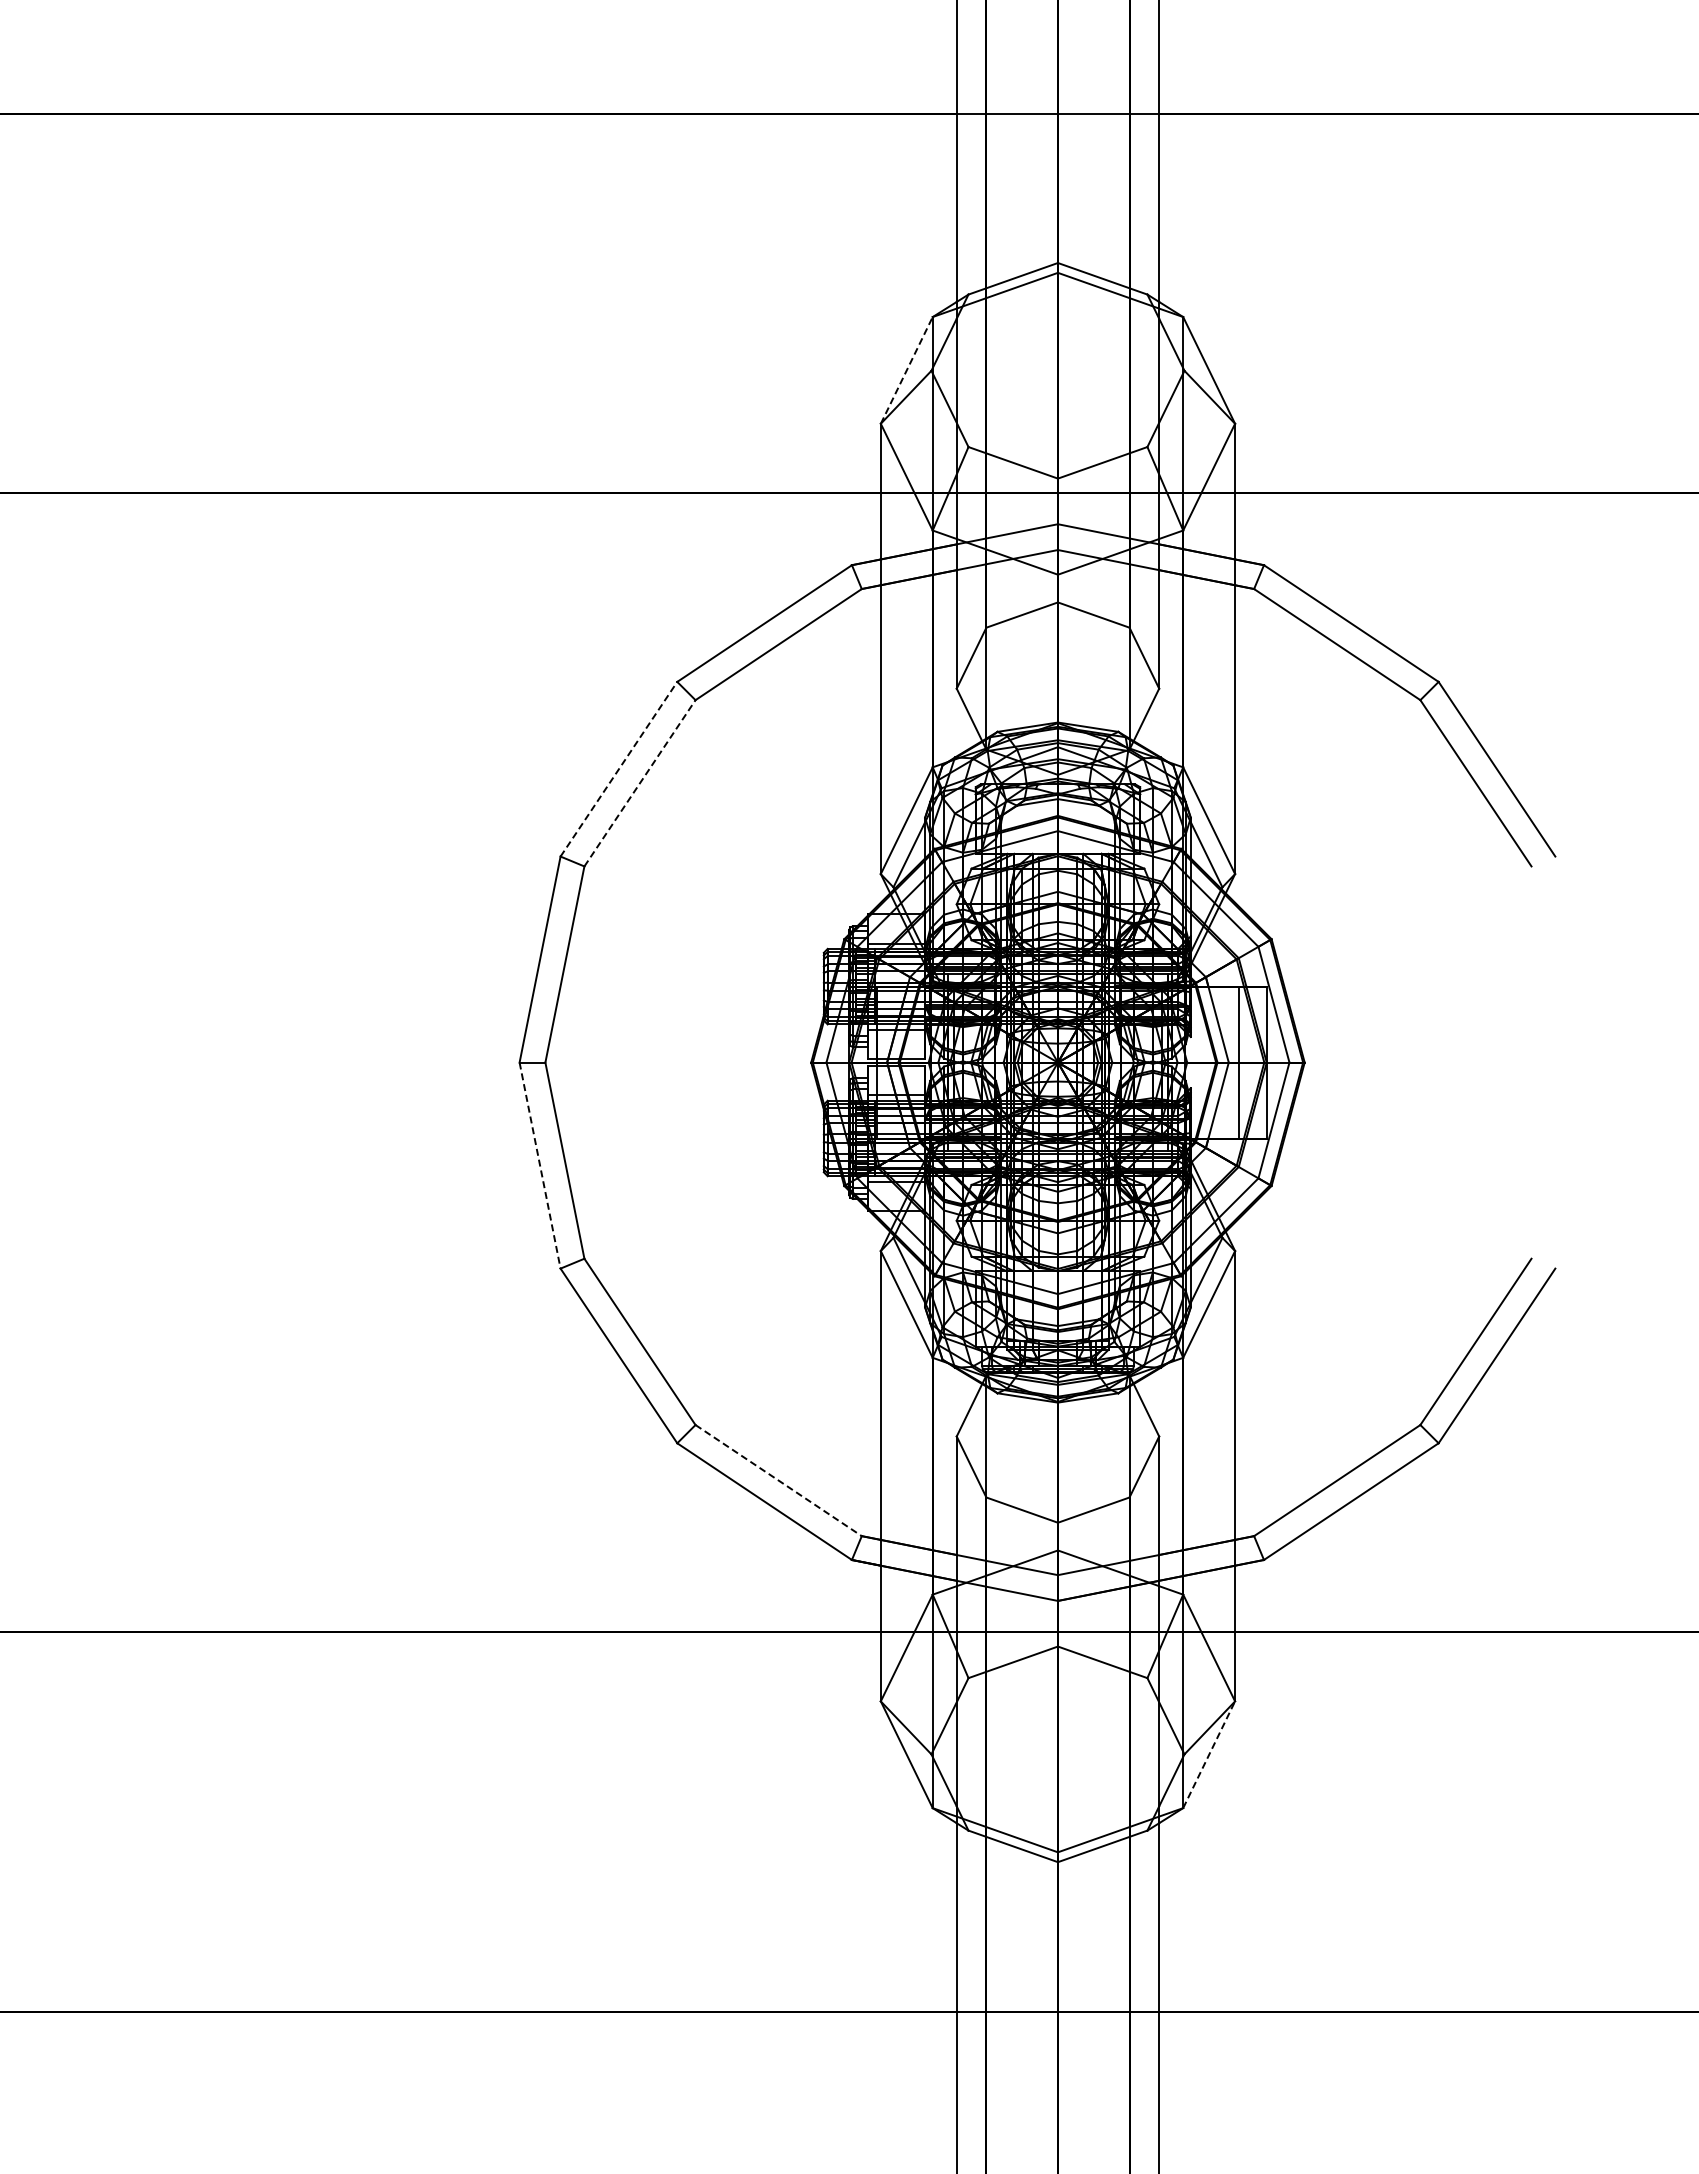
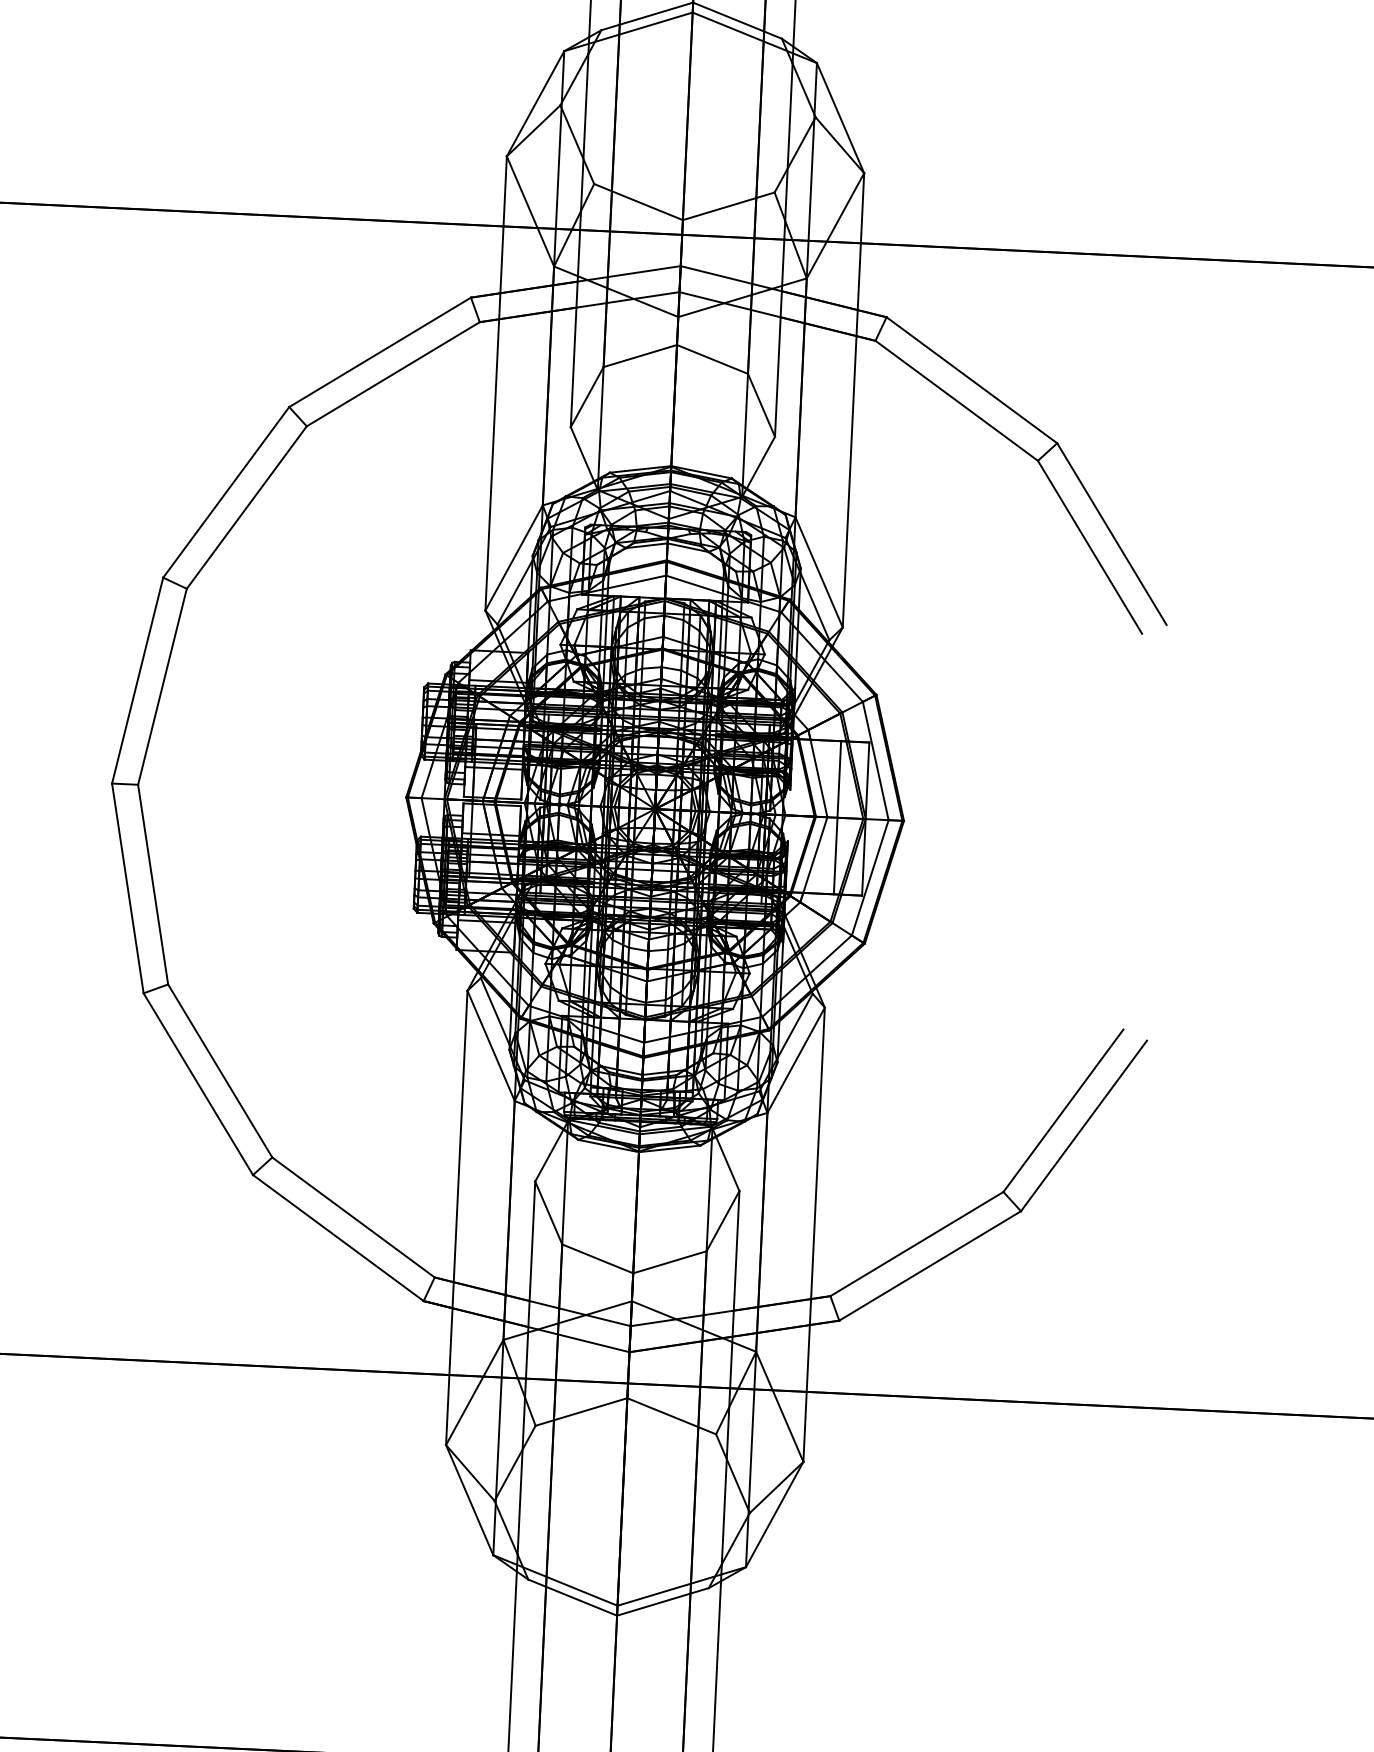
line: (906, 369) -> (535, 102), dashed -> solid
line: (619, 768) -> (226, 491), dashed -> solid
line: (639, 783) -> (246, 507), dashed -> solid
line: (540, 1166) -> (128, 889), dashed -> solid
line: (778, 1480) -> (353, 1217), dashed -> solid
line: (1209, 1754) -> (775, 1514), dashed -> solid

